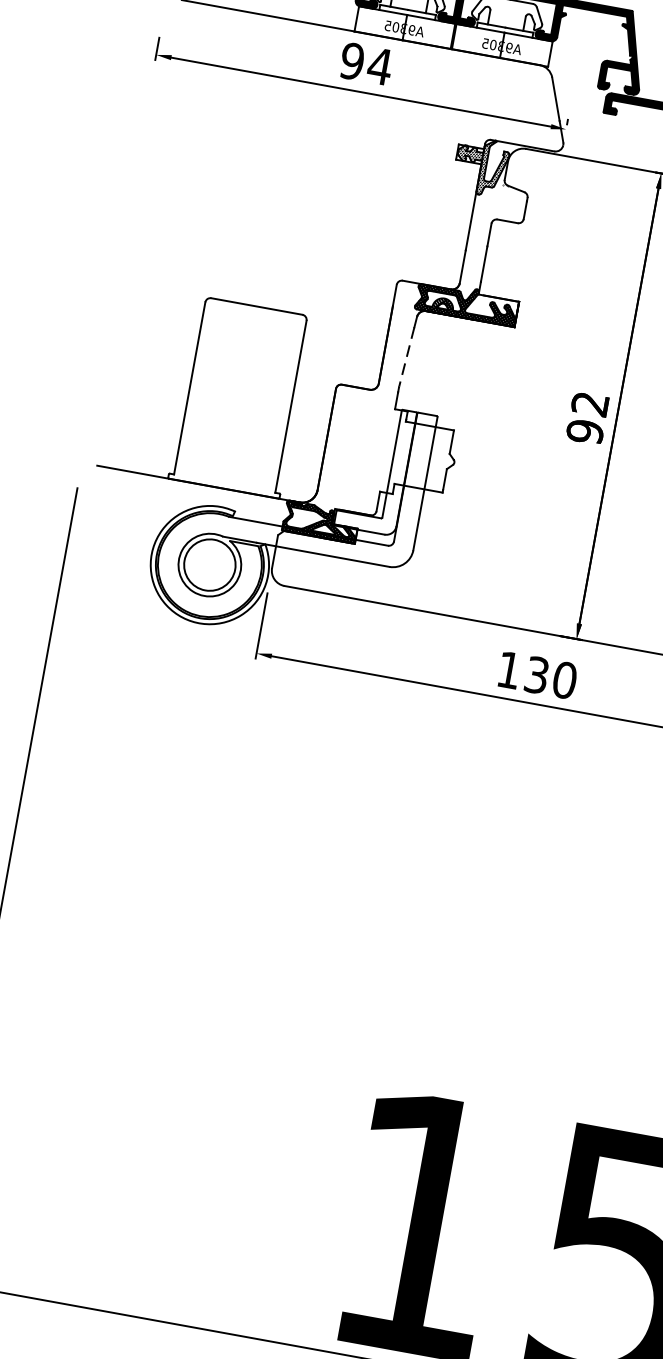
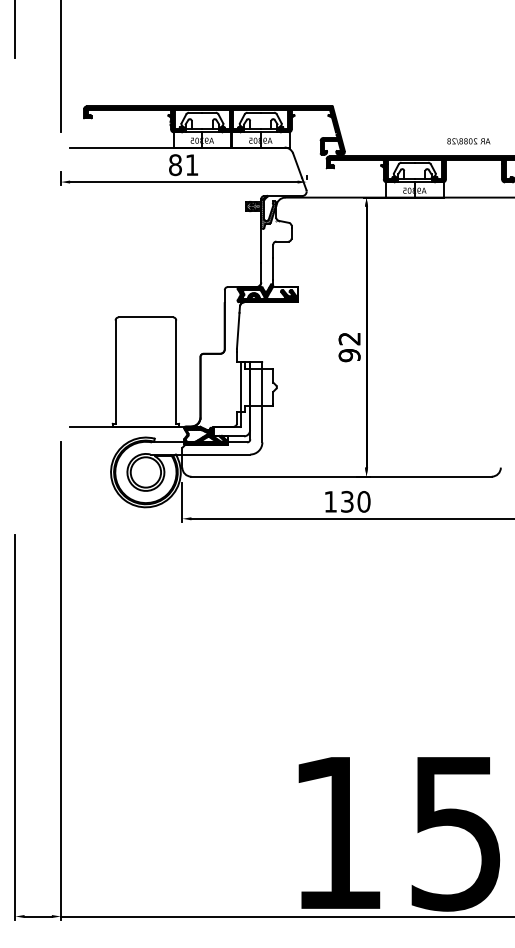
text: (365, 64) -> (183, 165), 94 -> 81
line: (407, 358) -> (238, 331), dashed -> solid

